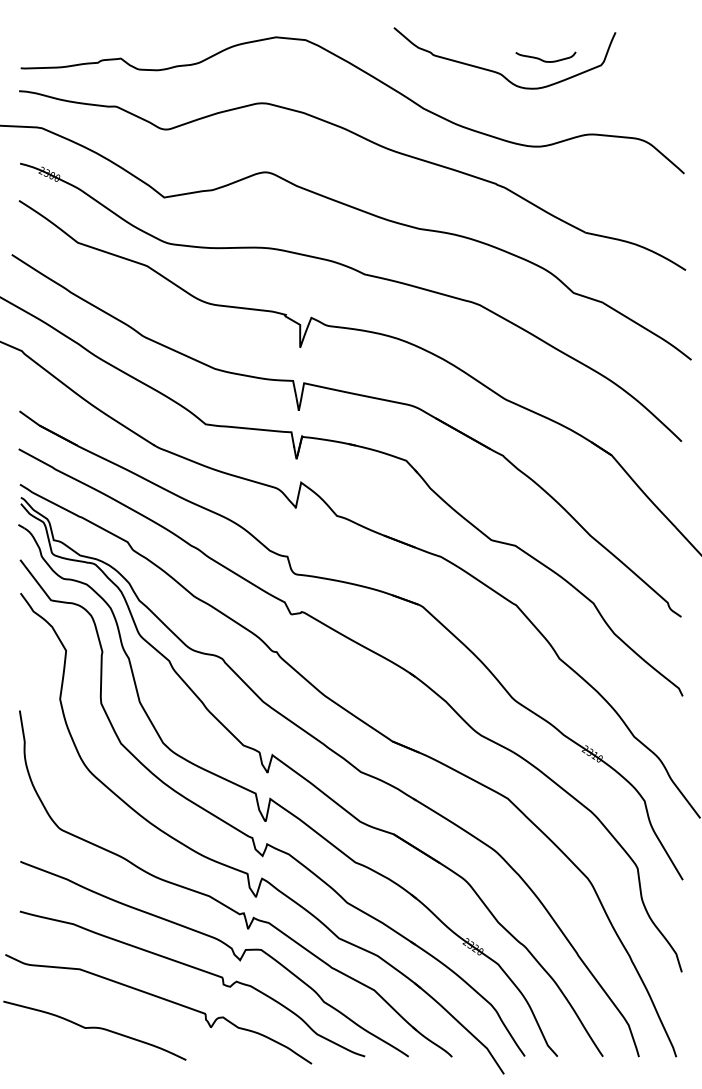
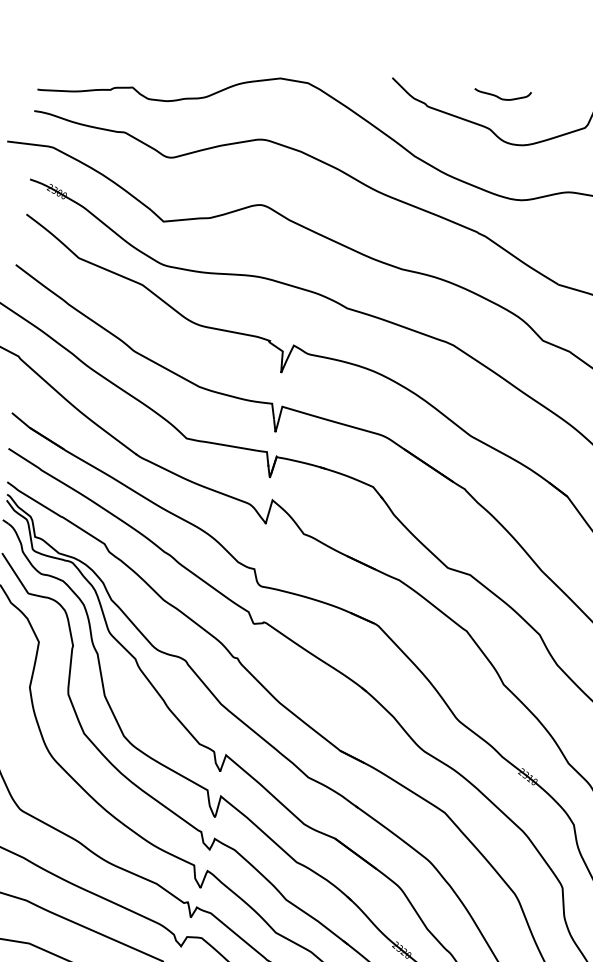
curve: (545, 60) -> (502, 98), moved

